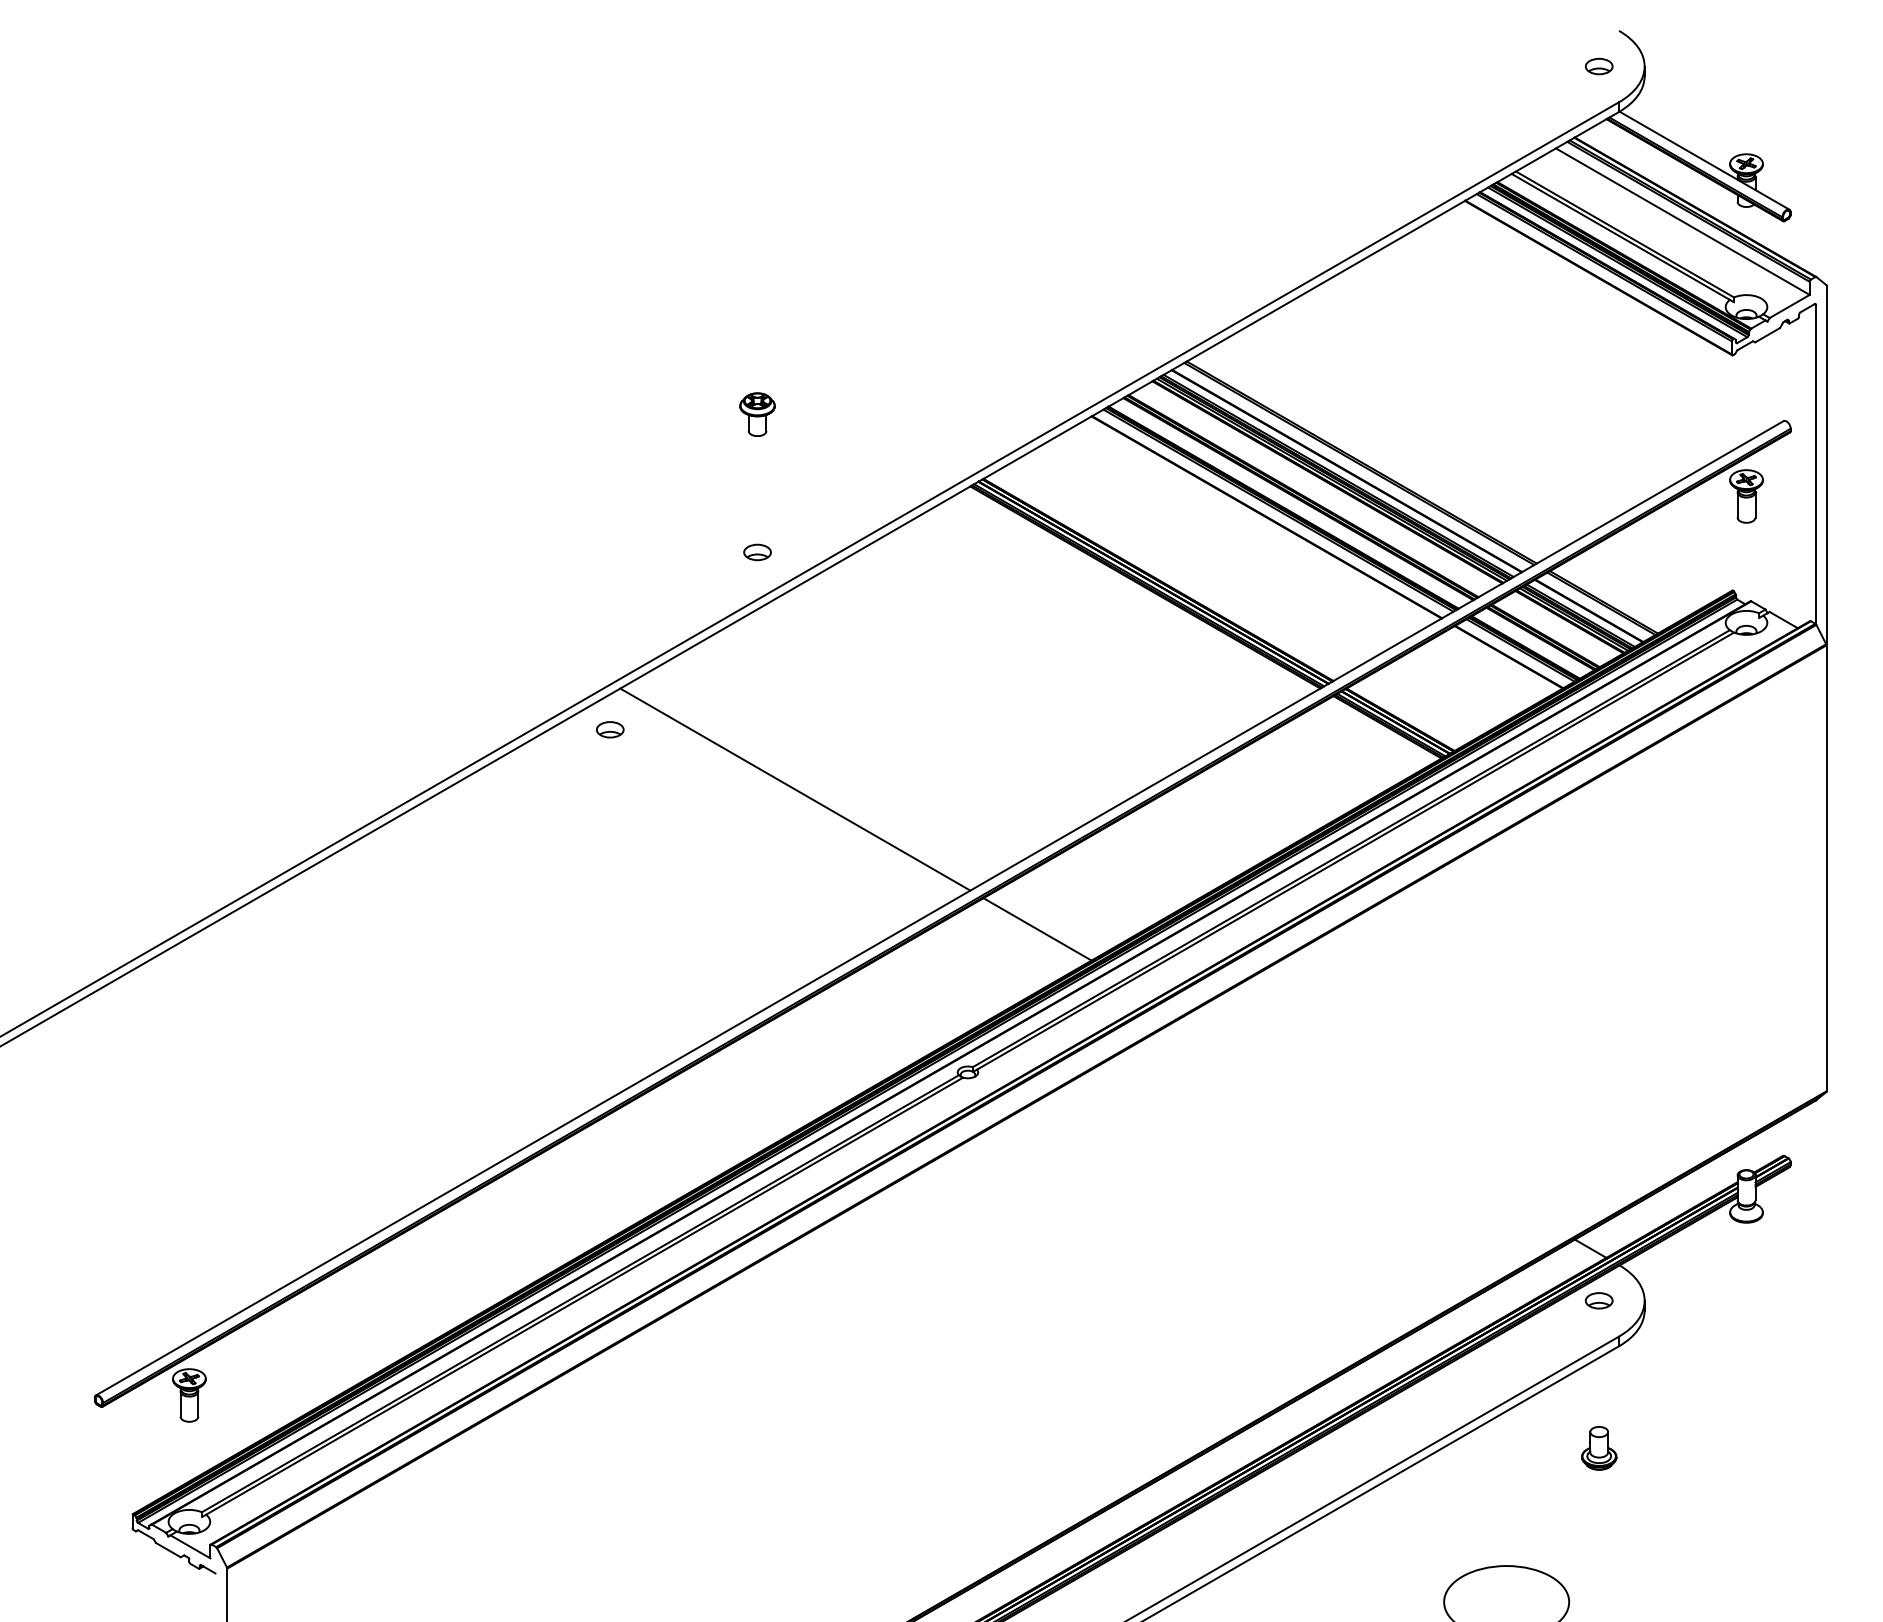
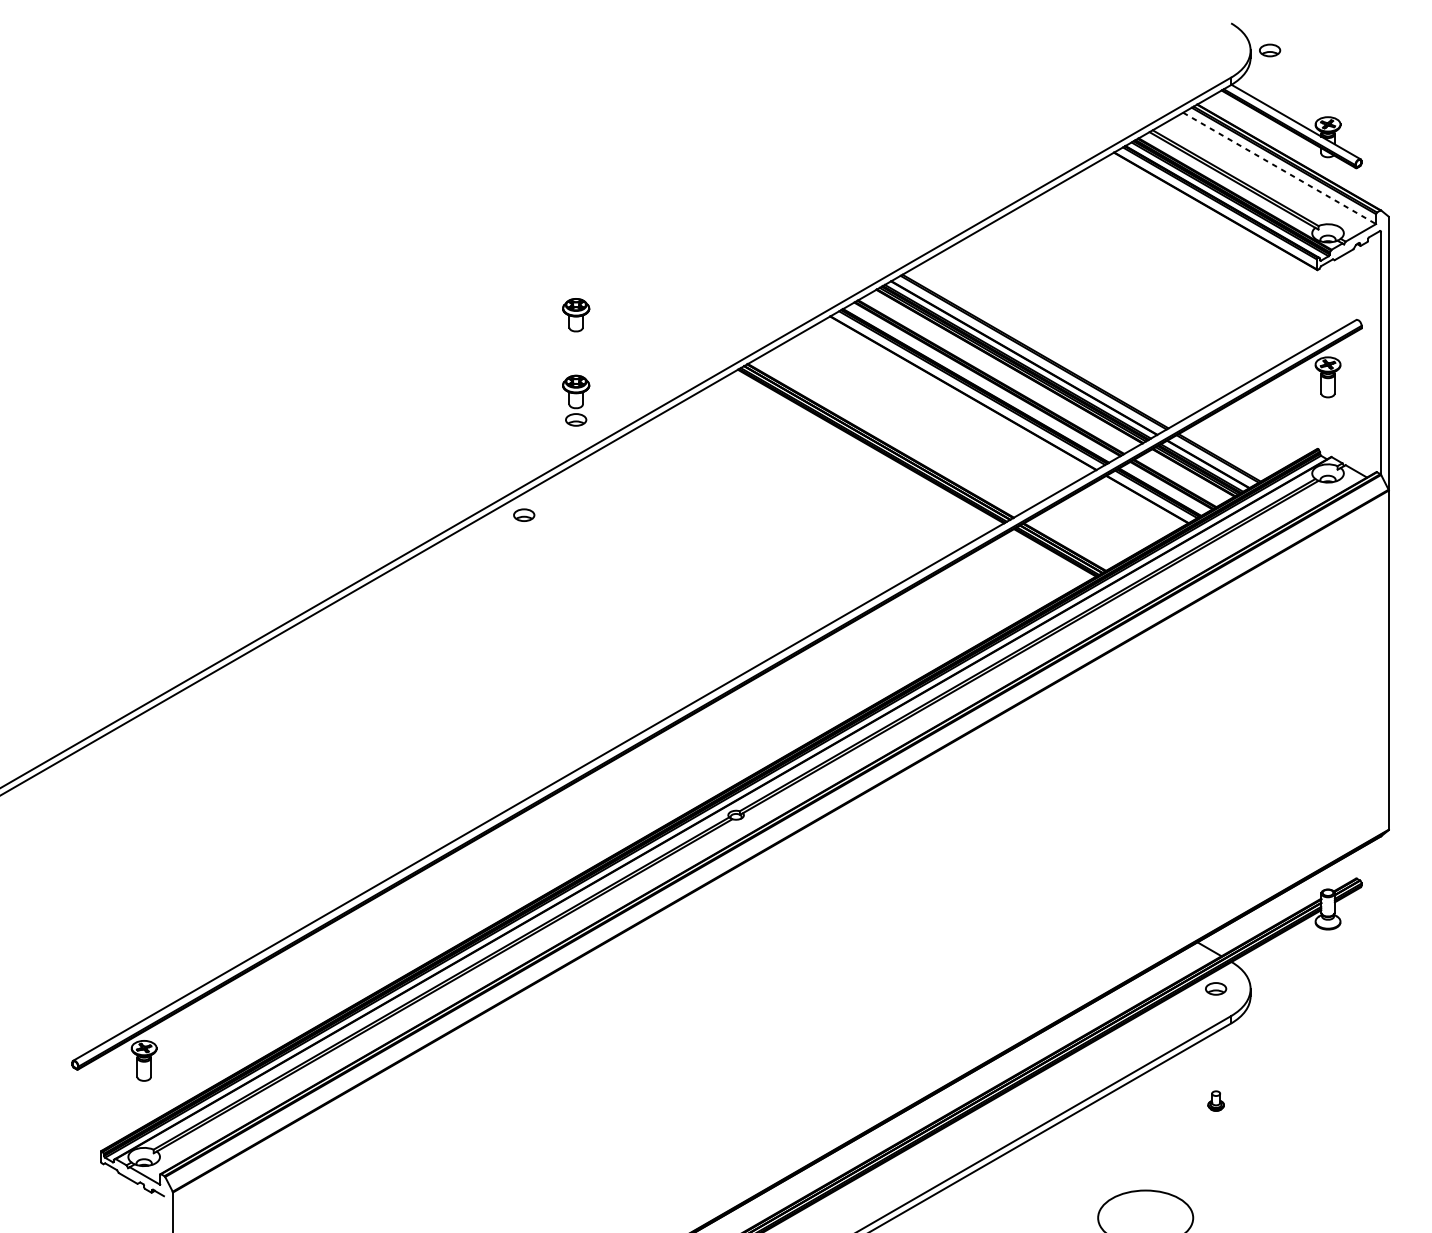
part: (1598, 66) -> (1269, 50), moved
line: (1682, 221) -> (1279, 168), solid -> dashed
part: (757, 515) -> (576, 391), added
part: (610, 729) -> (524, 514), moved
line: (795, 789) -> (604, 600), removed
line: (1037, 929) -> (788, 706), removed
part: (1599, 1448) -> (1216, 1101), size x0.6

